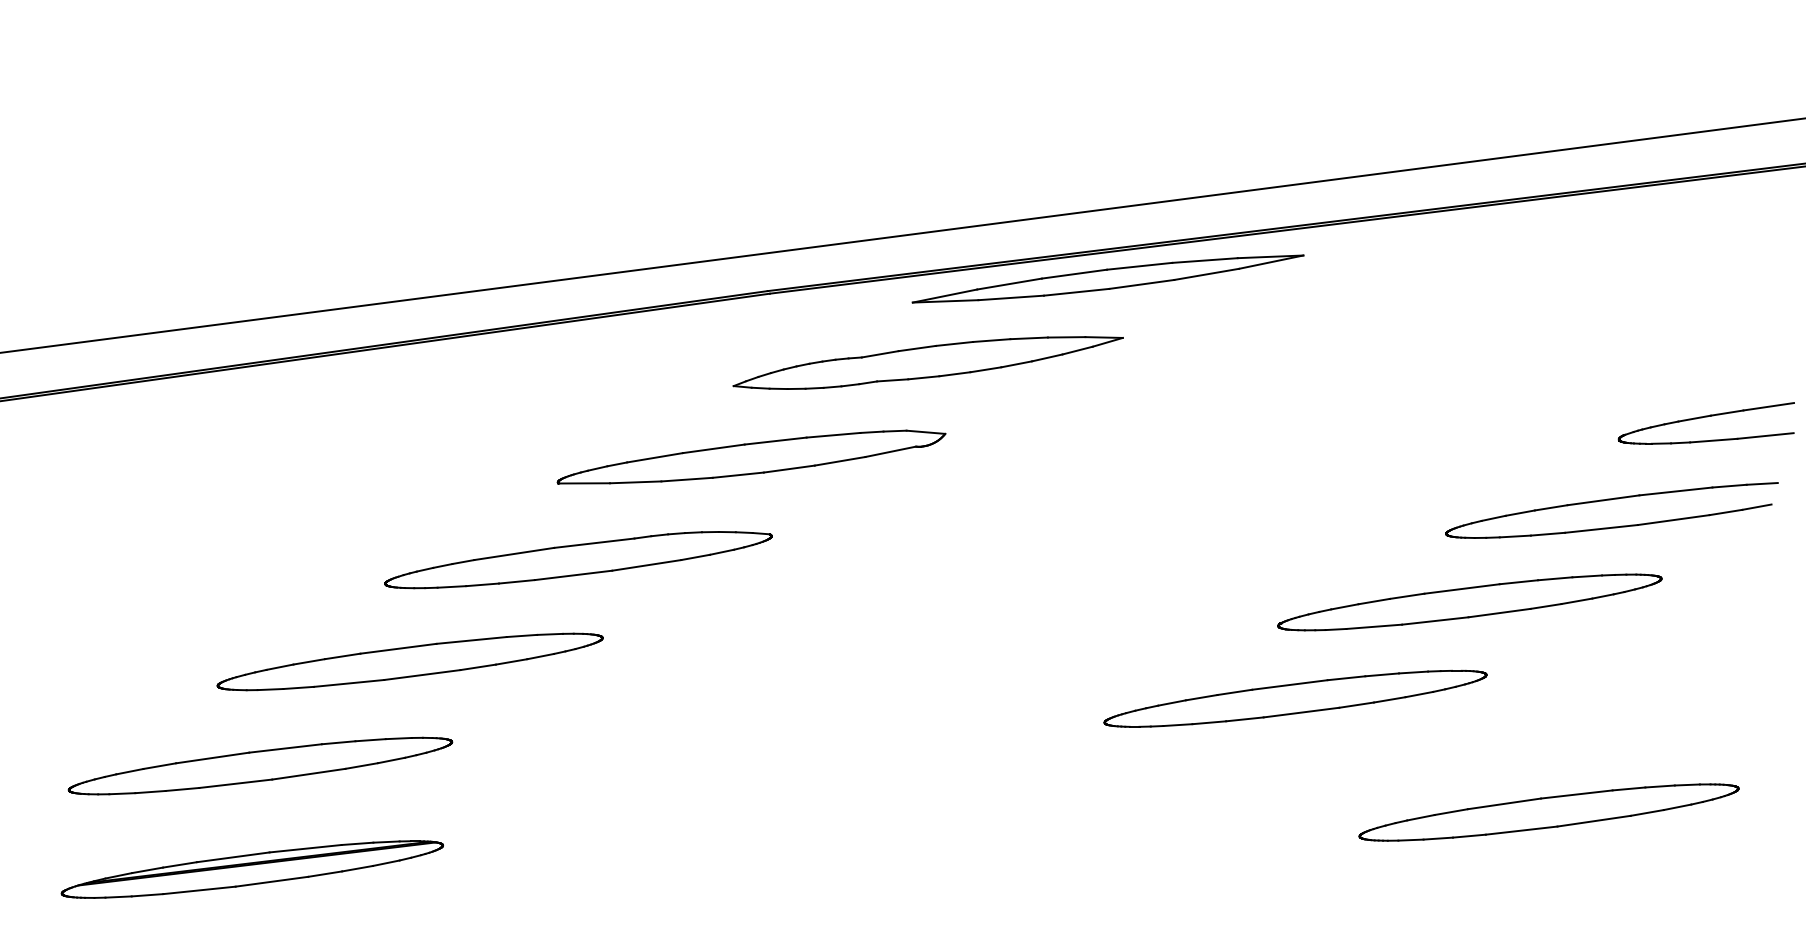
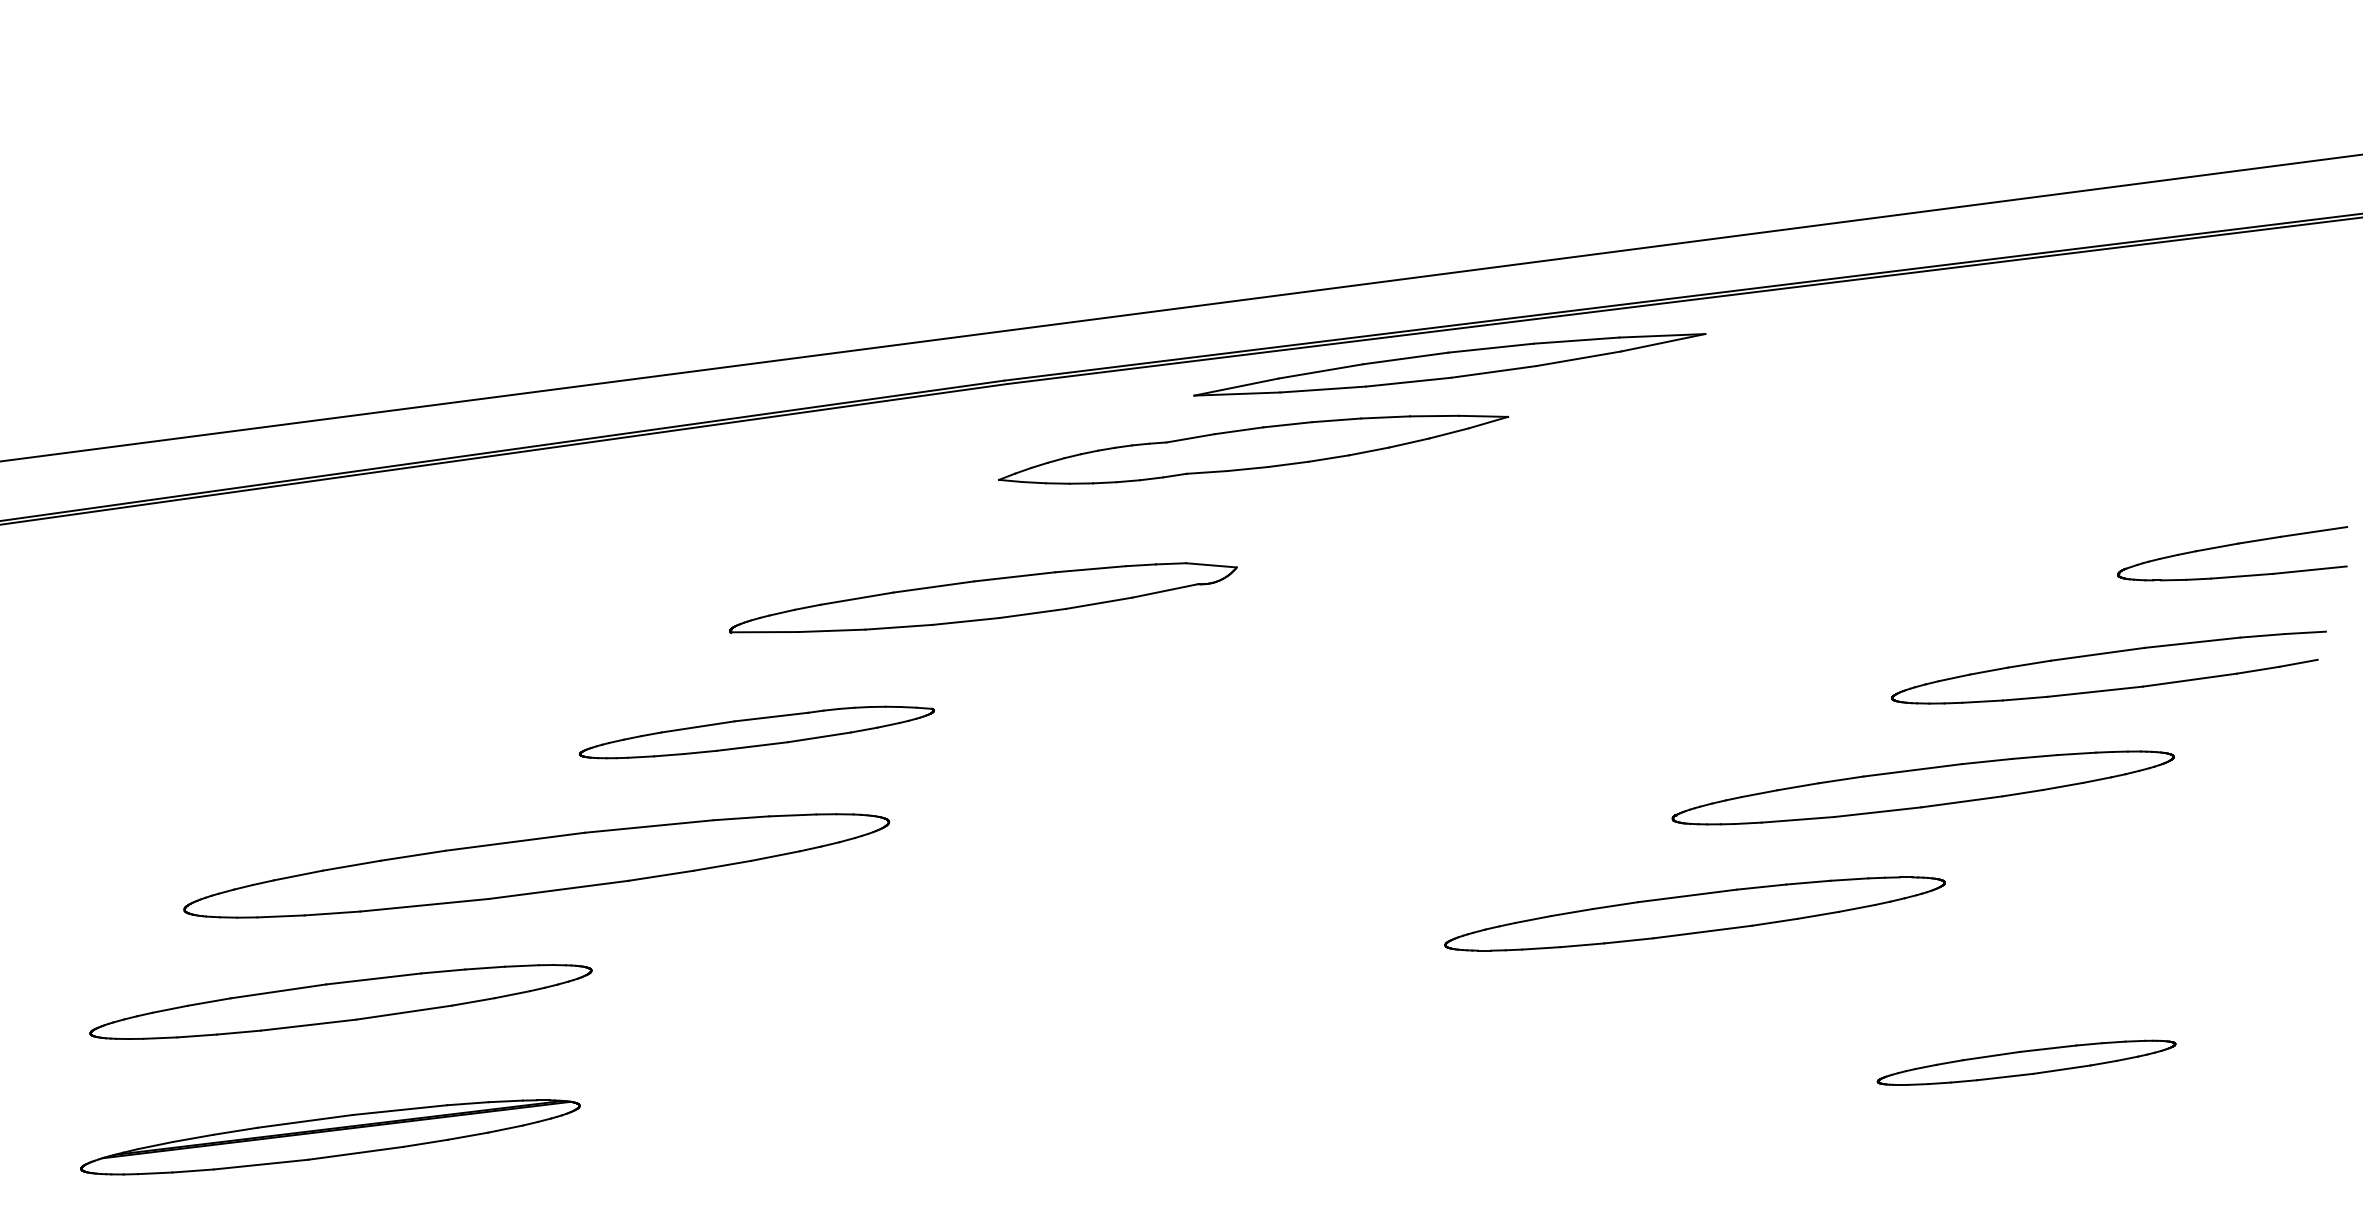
part: (928, 362) -> (1253, 449), moved
part: (578, 560) -> (756, 732), size x0.7
part: (409, 661) -> (536, 865), size x1.4
part: (1548, 812) -> (2026, 1062), size x0.6

